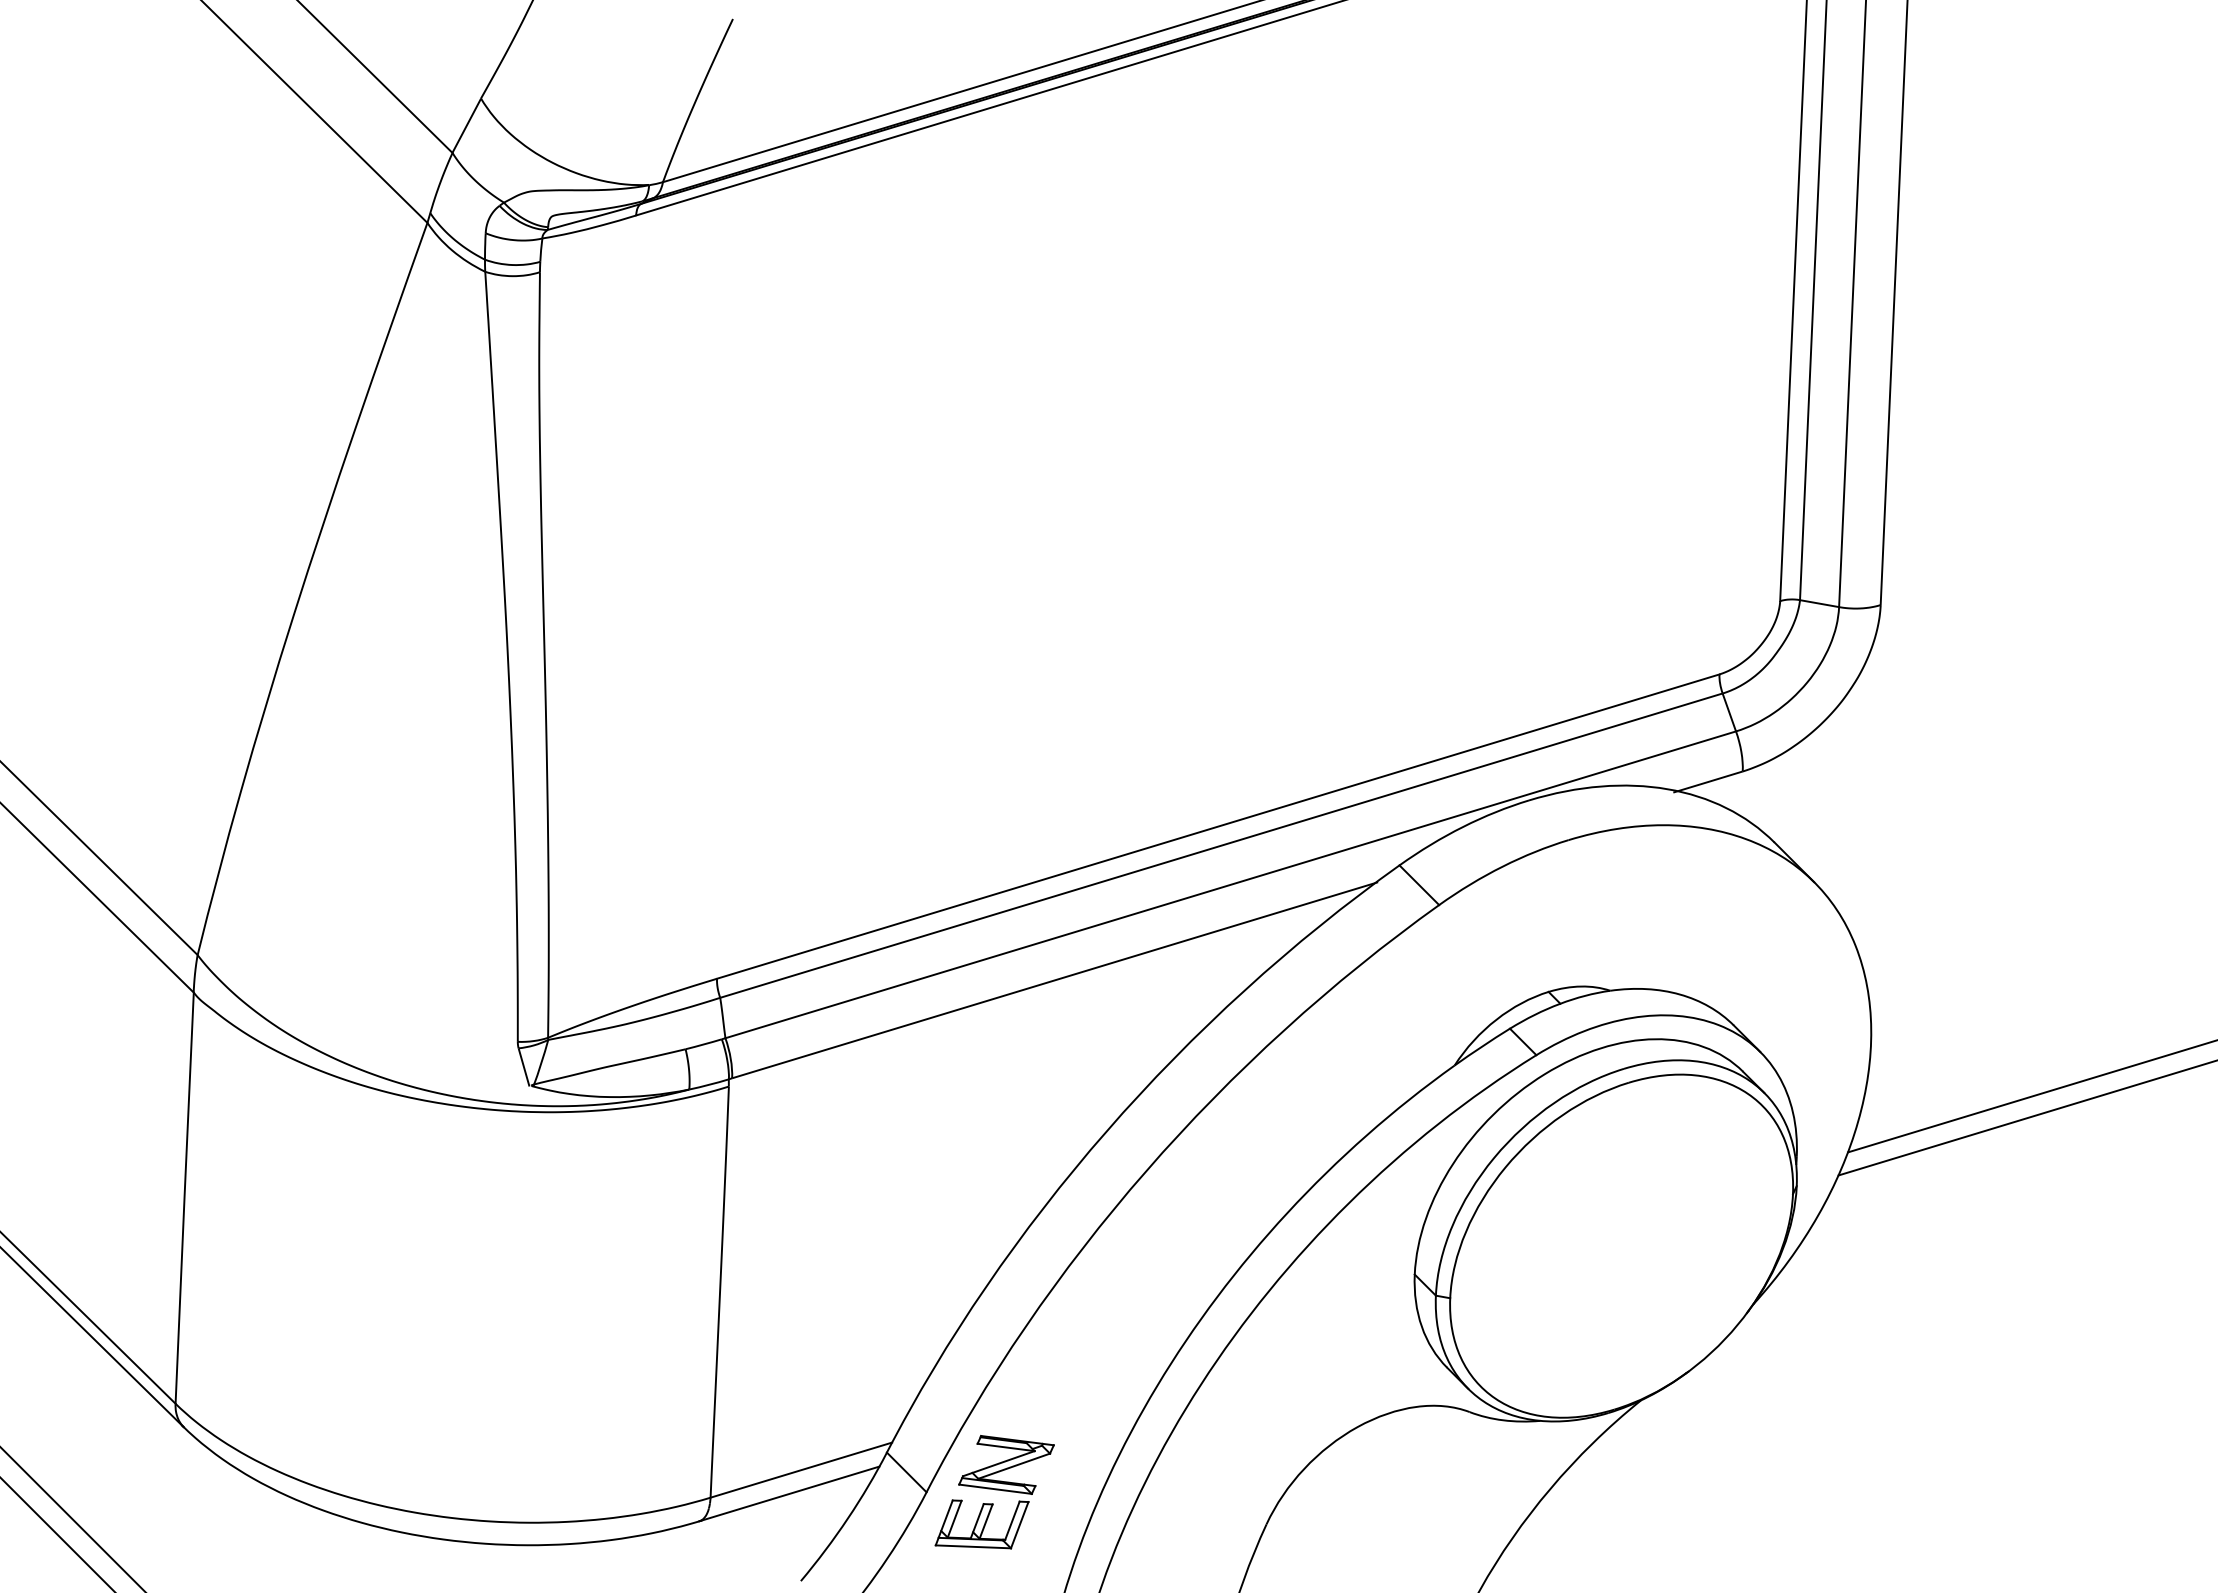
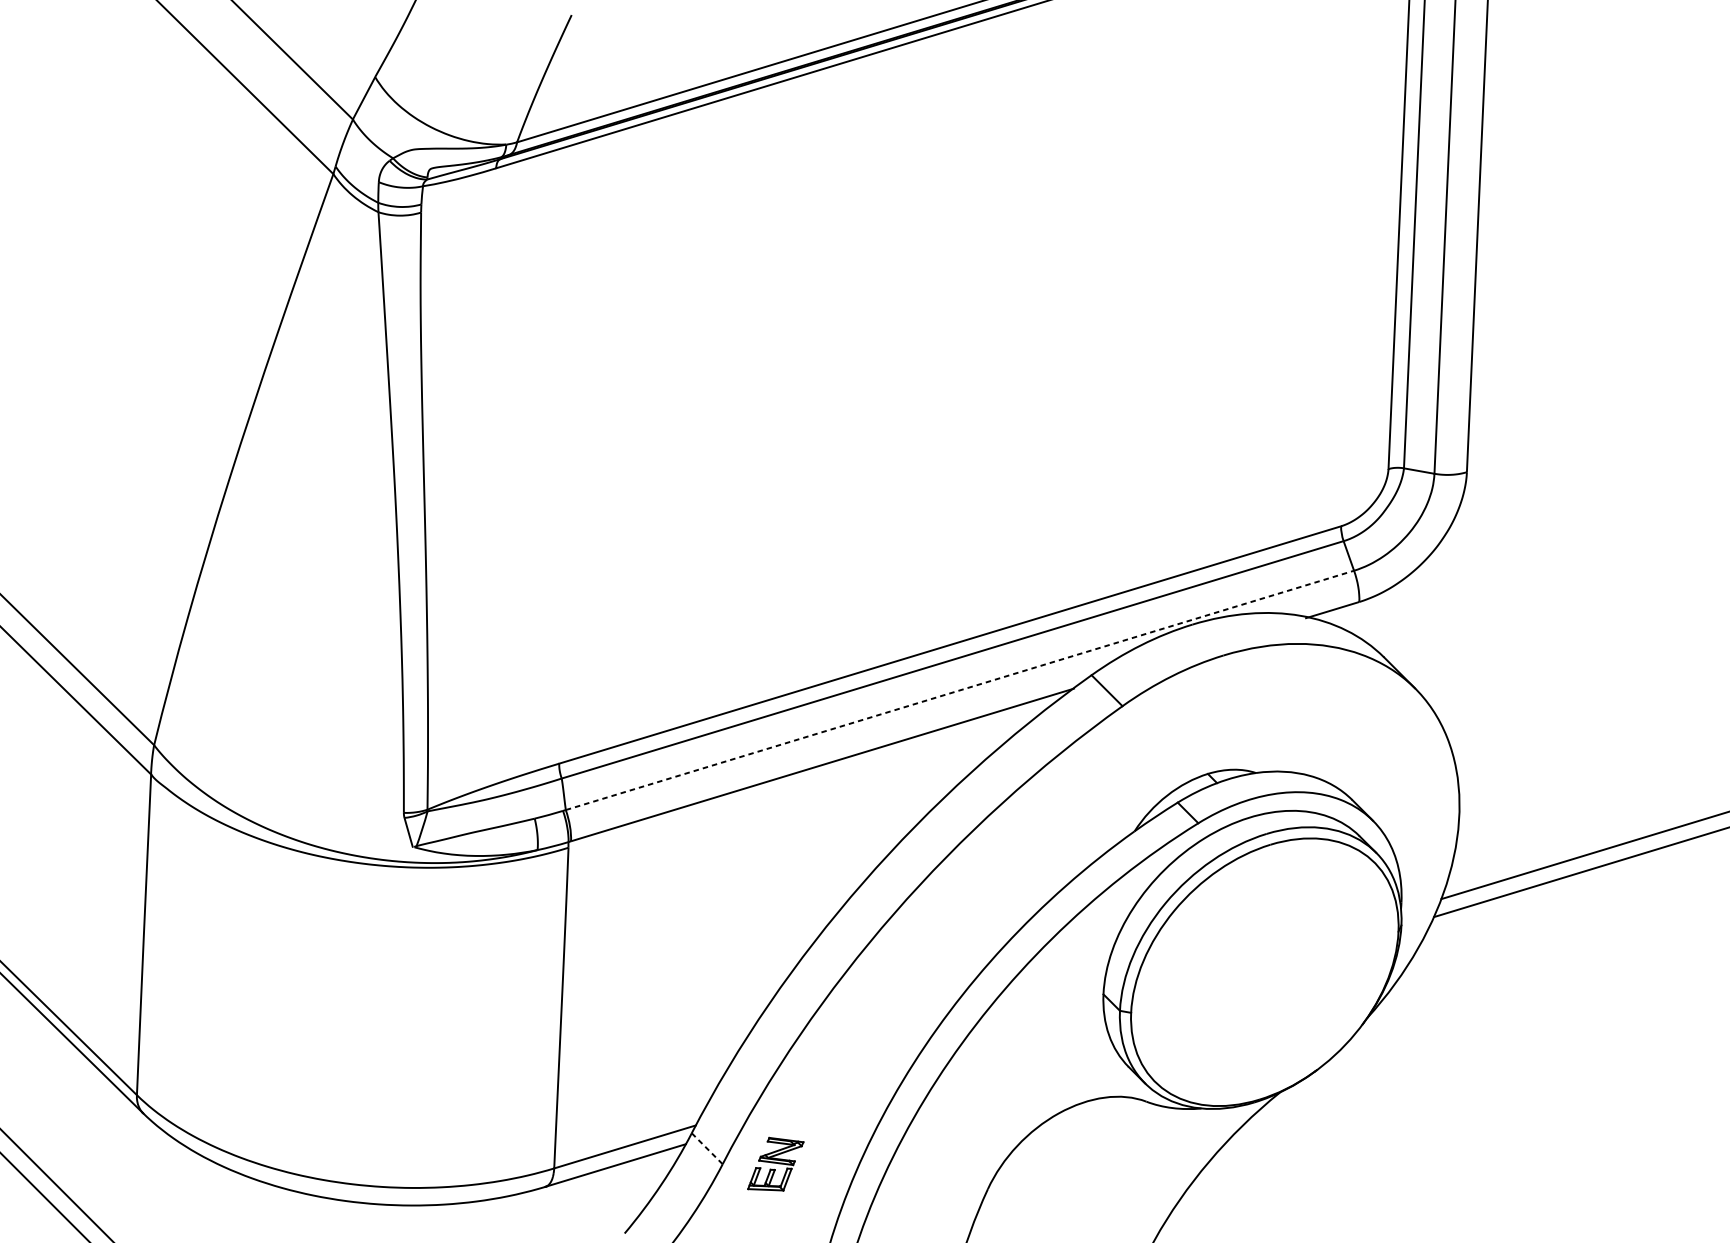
line: (1231, 884) -> (960, 690), solid -> dashed
line: (907, 1472) -> (707, 1148), solid -> dashed
part: (994, 1492) -> (775, 1164), size x0.6

